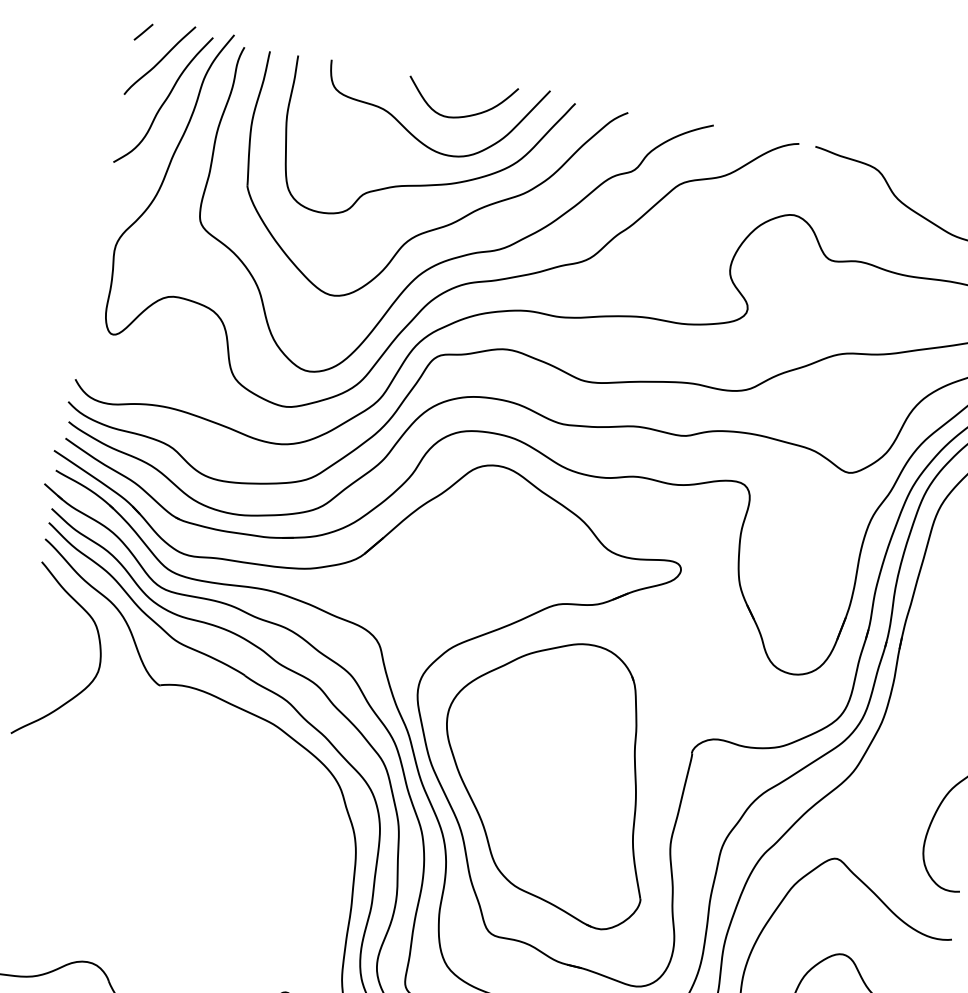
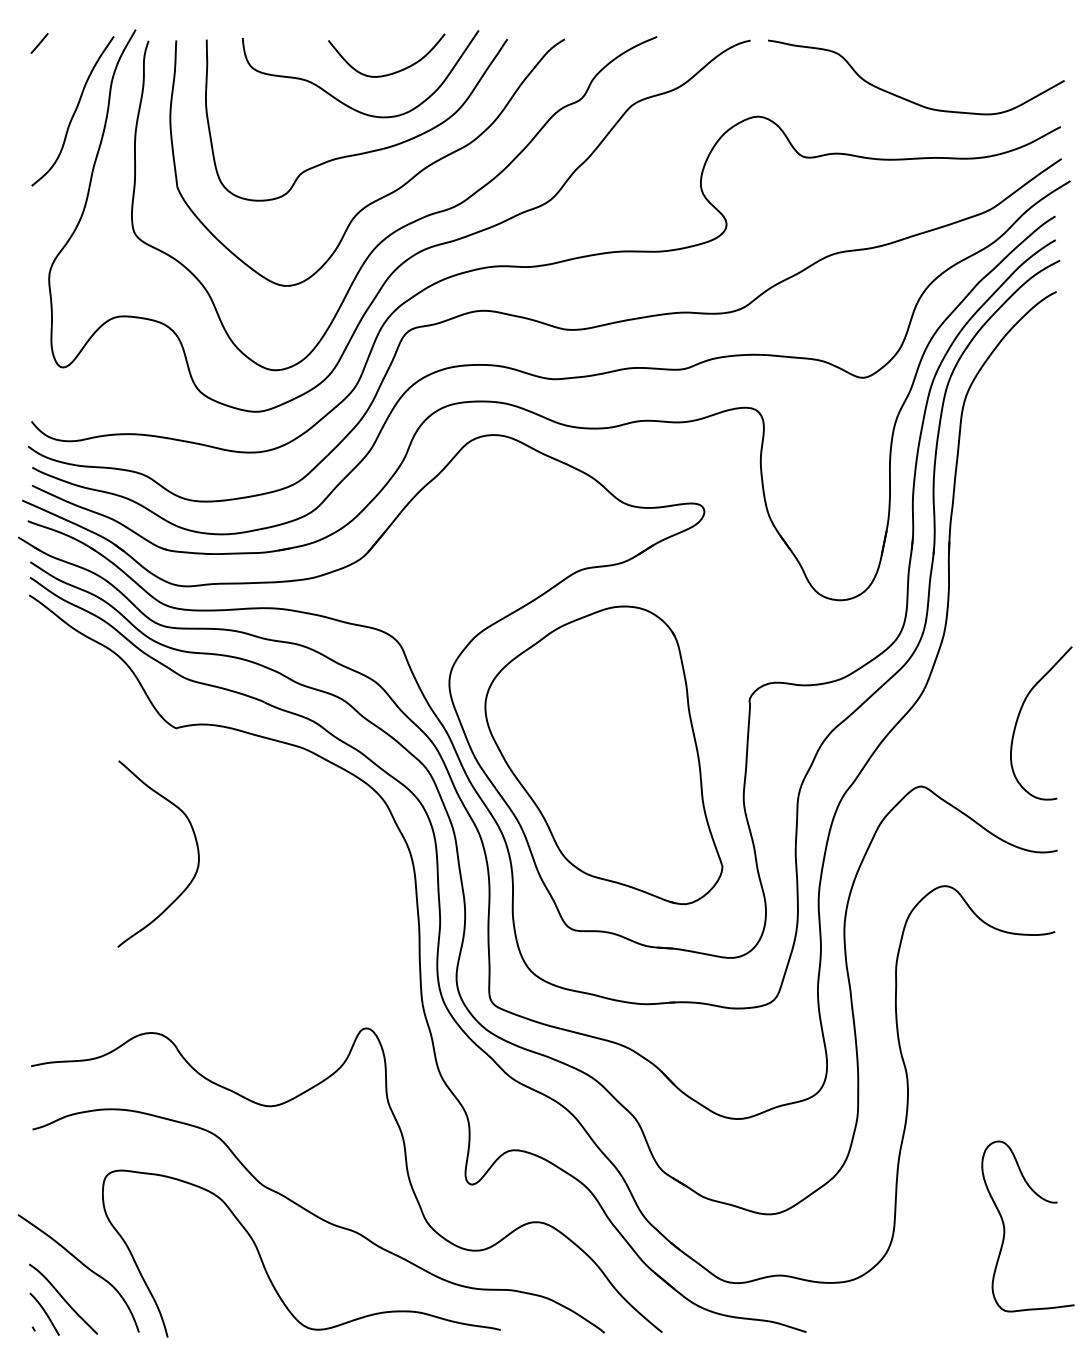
curve: (160, 60) -> (62, 70), removed
curve: (99, 649) -> (195, 842), moved

